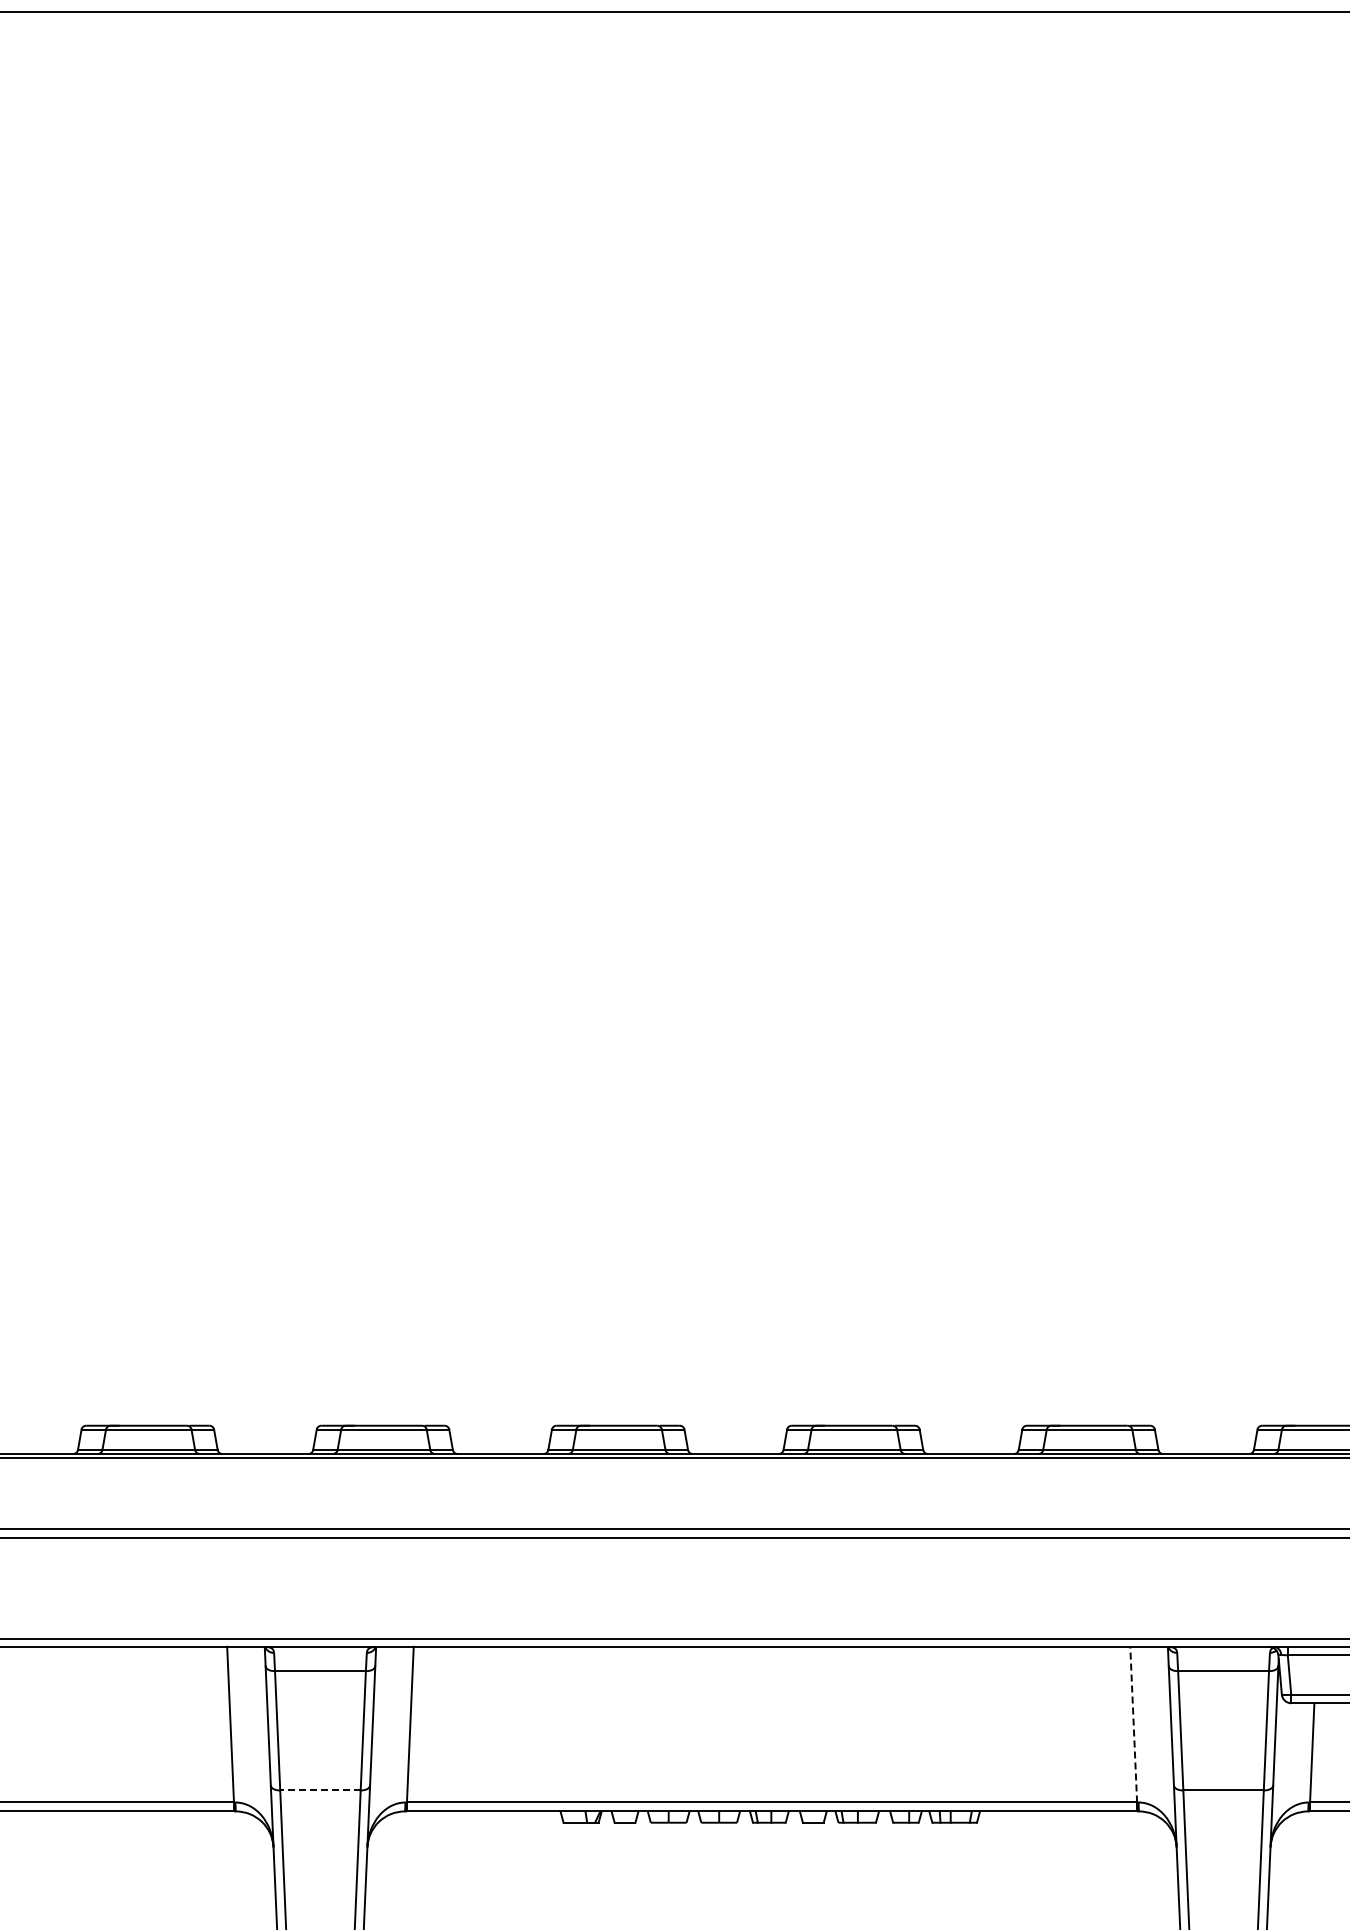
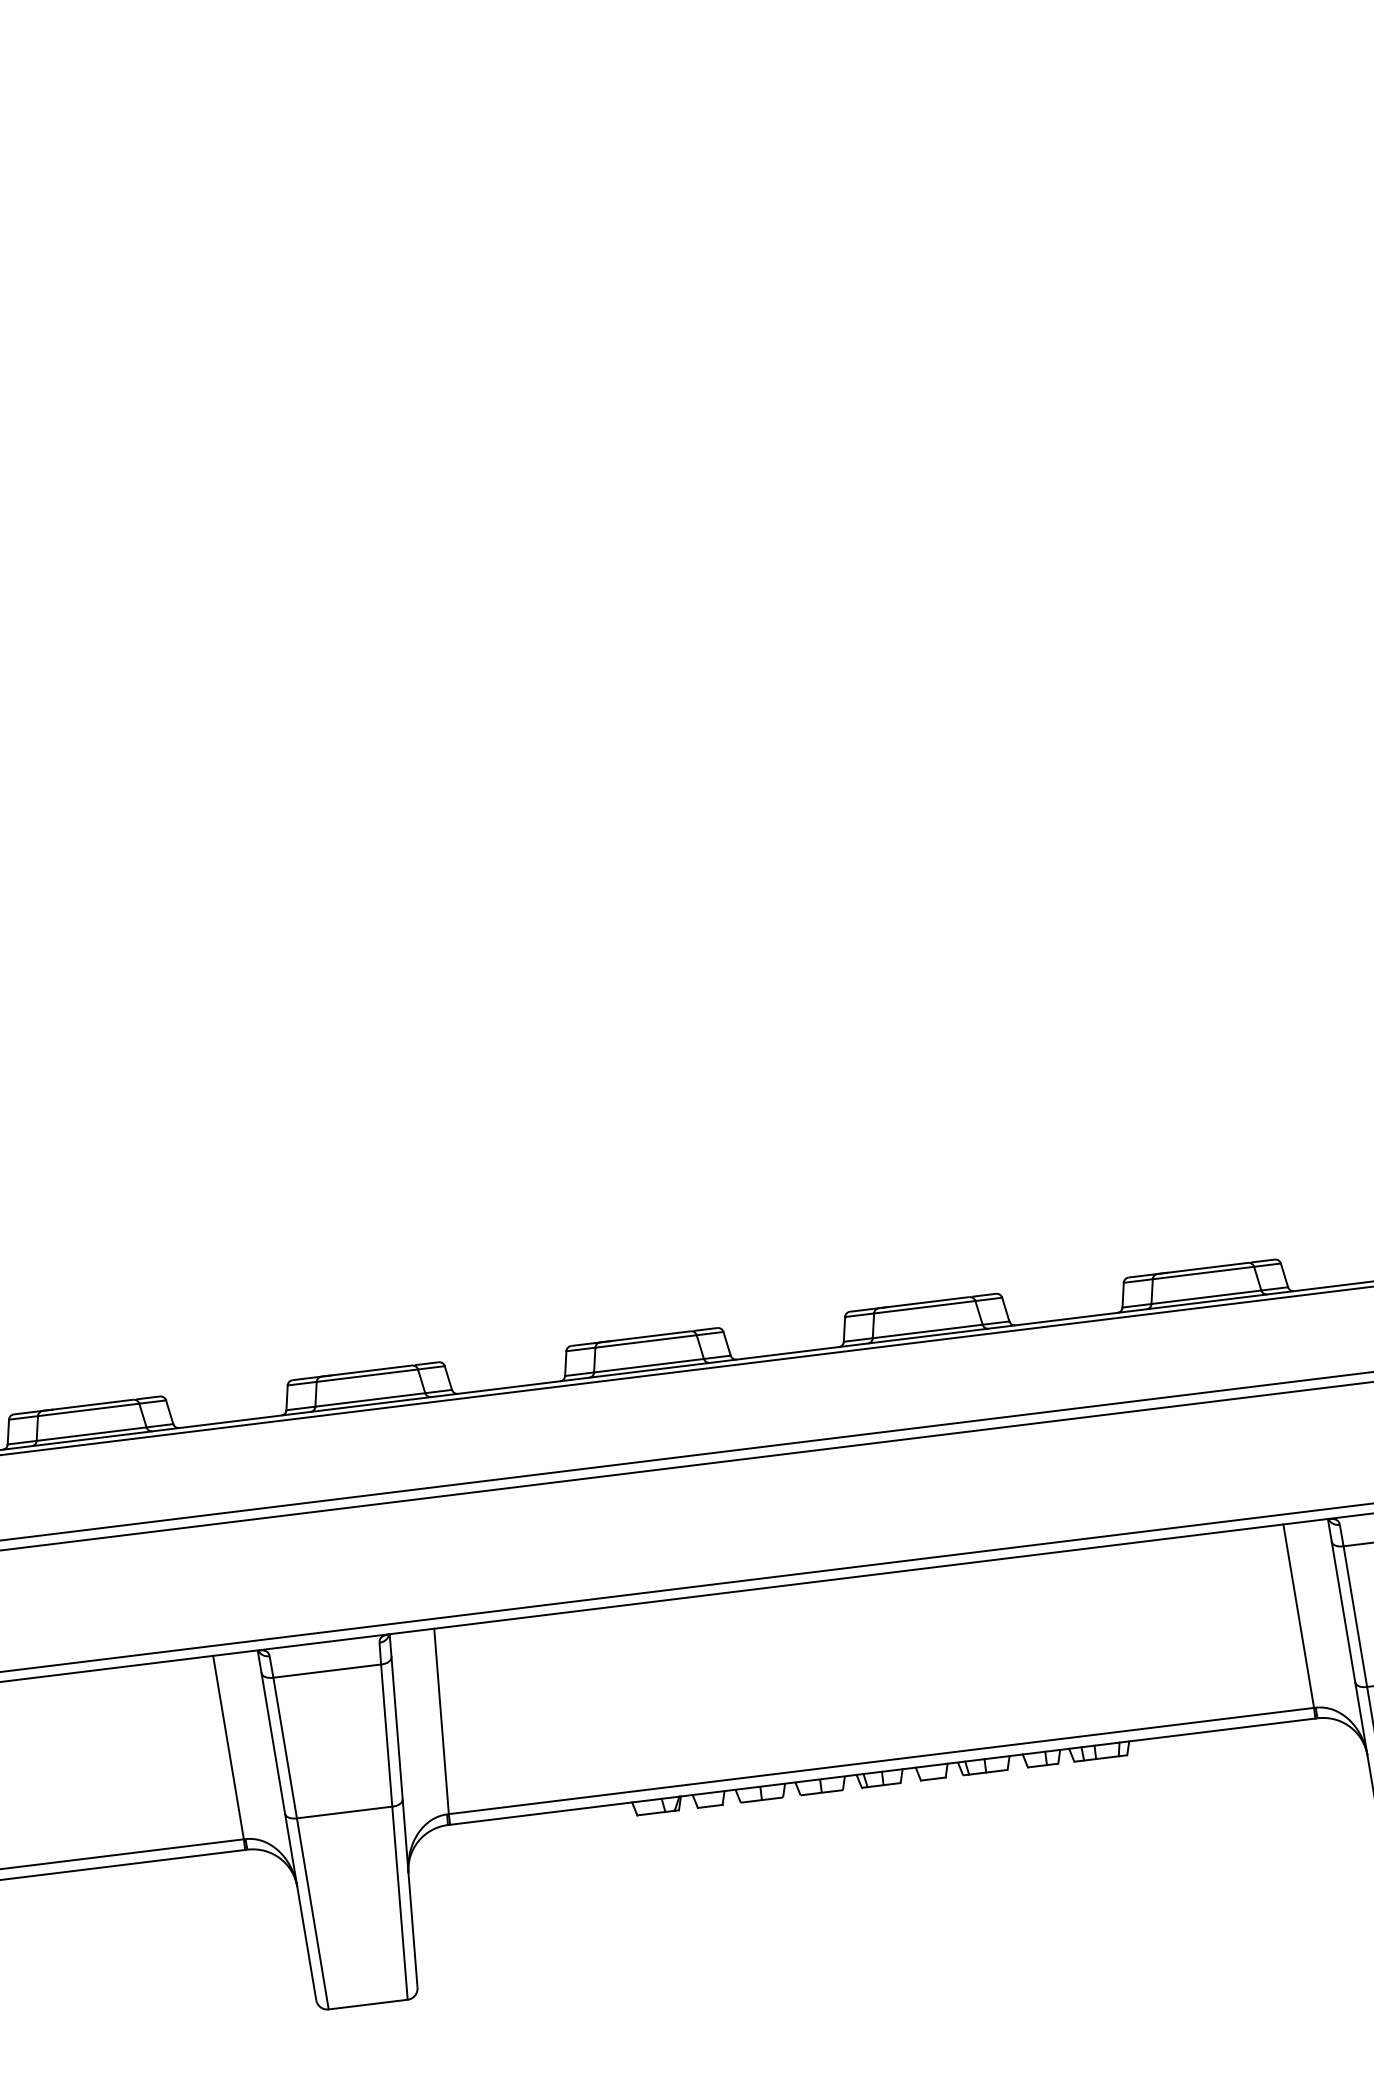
line: (1133, 1724) -> (1298, 1616), dashed -> solid
line: (319, 1790) -> (343, 1812), dashed -> solid

